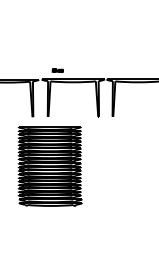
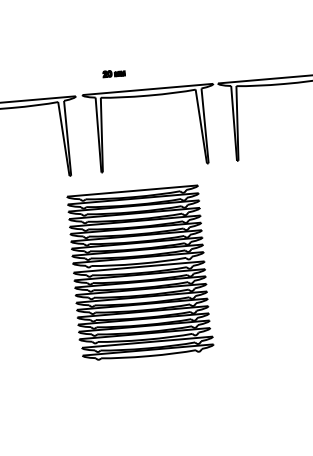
part: (49, 166) -> (139, 273), moved

